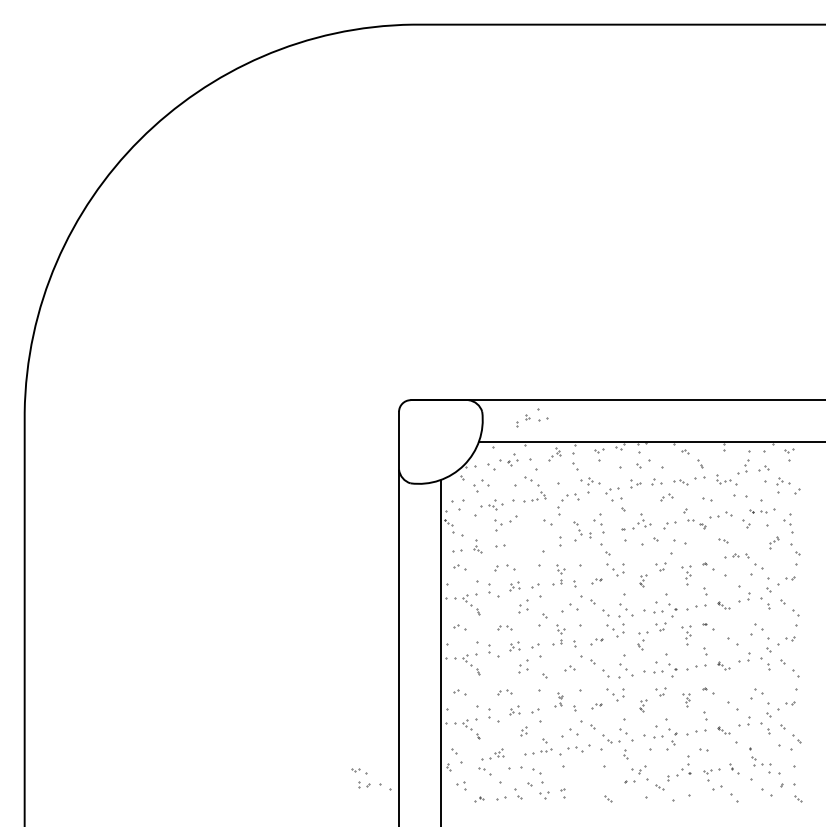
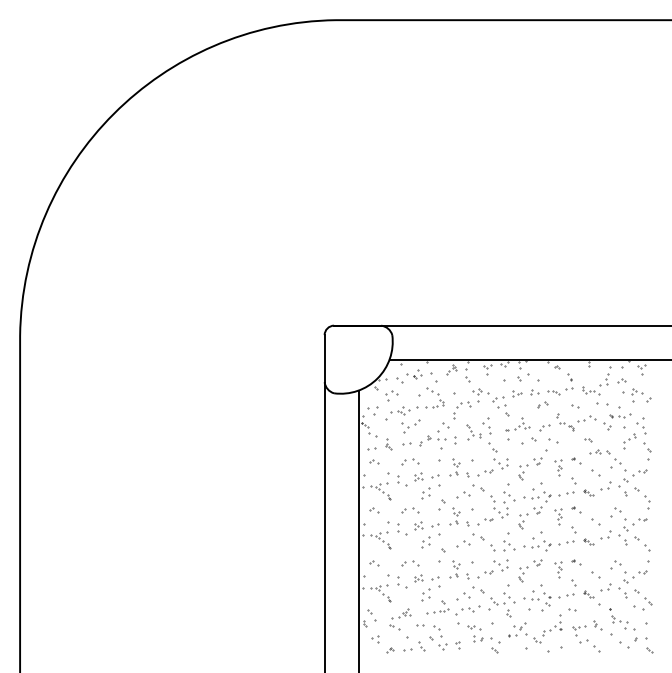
part: (531, 418) -> (432, 438), moved
part: (773, 542) -> (629, 441), size x1.67
part: (596, 580) -> (485, 472), size x1.67
part: (643, 580) -> (523, 472), size x1.67
part: (732, 580) -> (595, 472), size x0.62
part: (504, 627) -> (410, 510), size x1.43
part: (596, 640) -> (485, 521), size x1.43
part: (569, 667) -> (463, 543), size x1.67
part: (504, 692) -> (410, 563), size x1.43
part: (558, 699) -> (454, 569), size x1.43
part: (686, 699) -> (558, 569), size x1.43
part: (596, 706) -> (485, 574), size x1.67
part: (643, 706) -> (523, 574), size x1.67
part: (523, 730) -> (425, 594), size x1.67
part: (516, 768) -> (420, 625), size x0.62
part: (370, 779) -> (483, 634), moved

